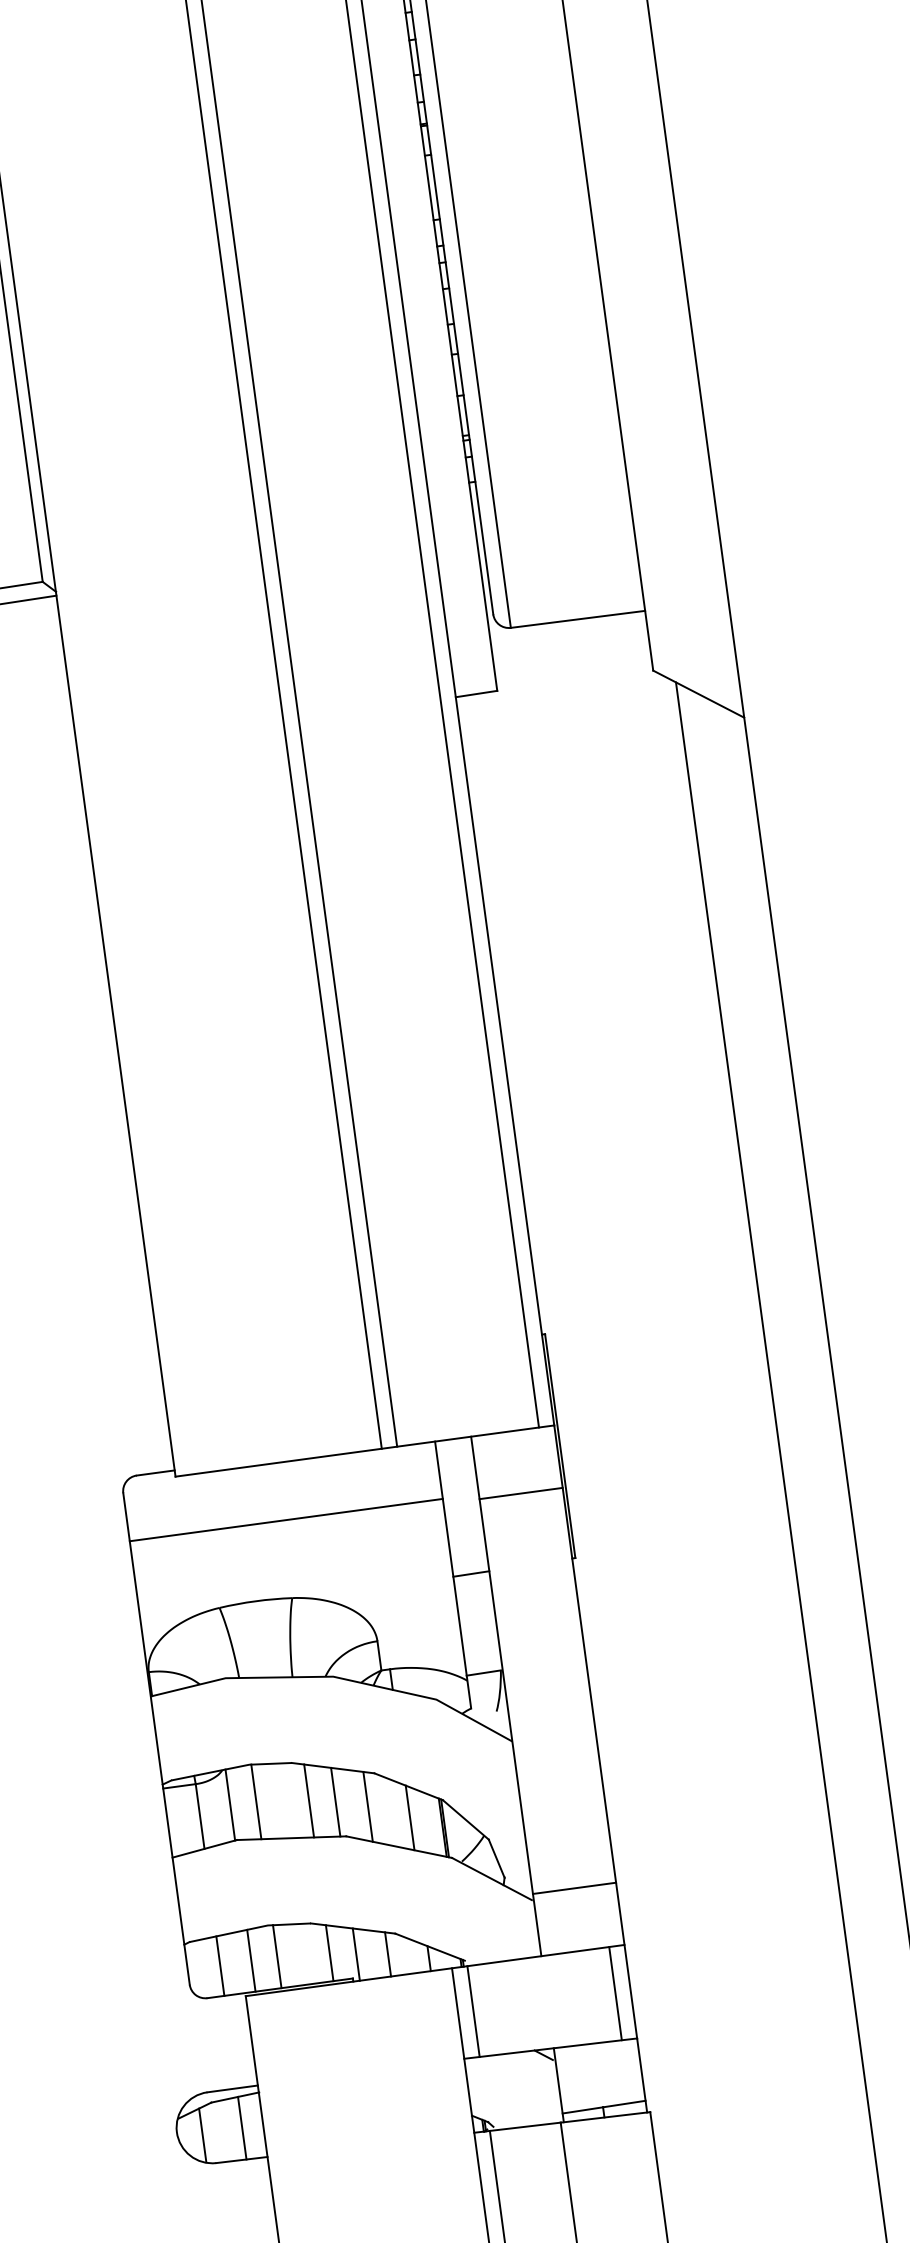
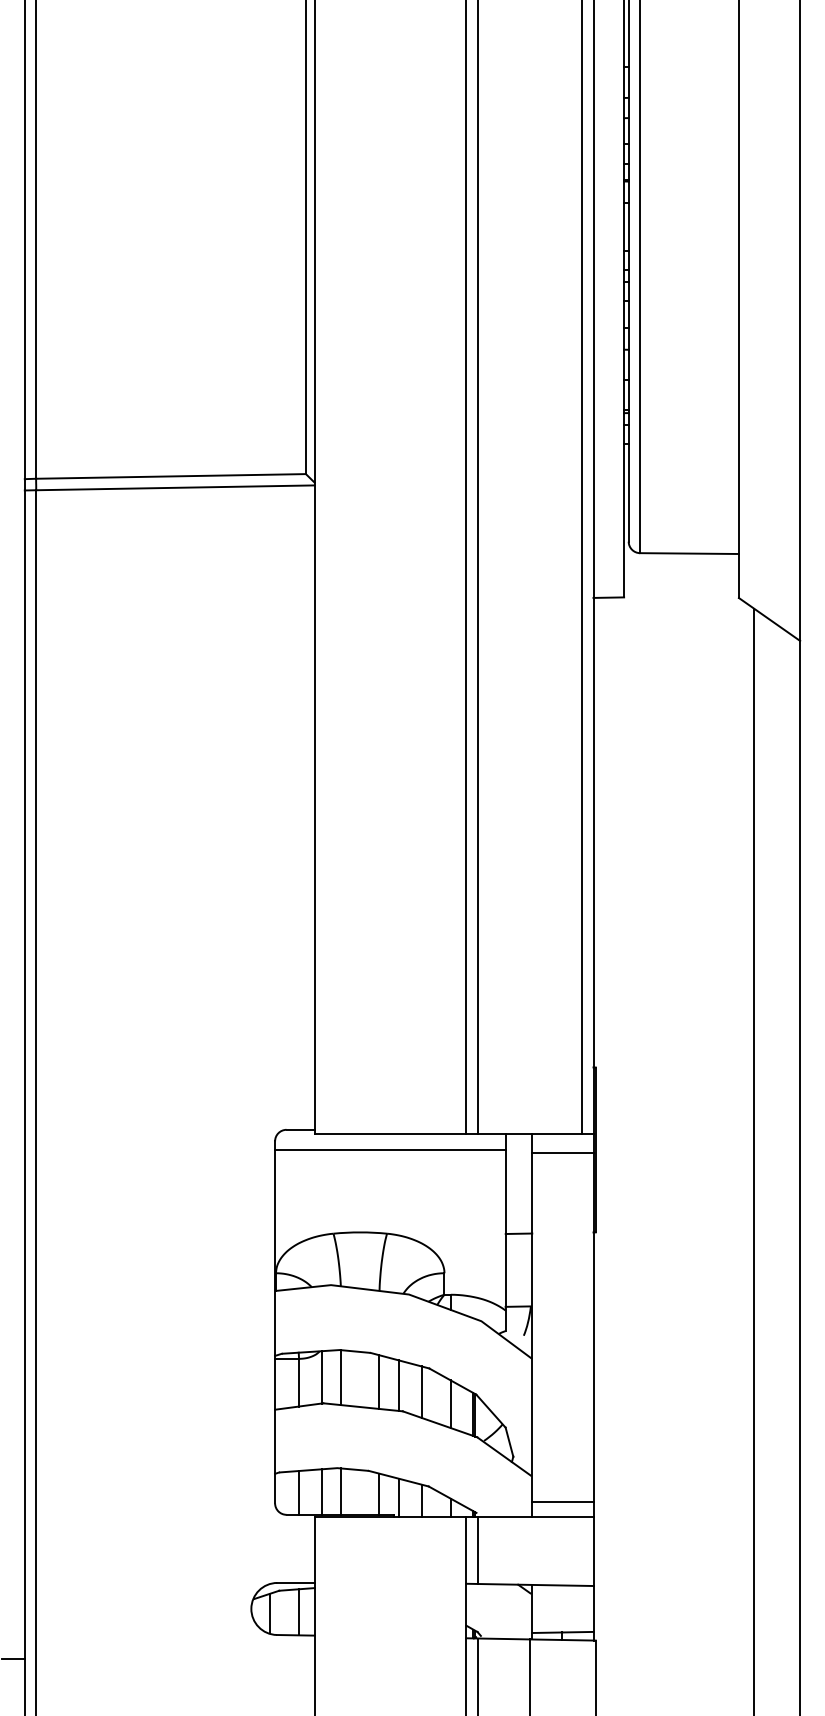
line: (520, 1493) -> (562, 1153), moved
line: (286, 1519) -> (390, 1149), moved
line: (574, 1888) -> (562, 1502), moved
line: (615, 1993) -> (582, 1551), removed

